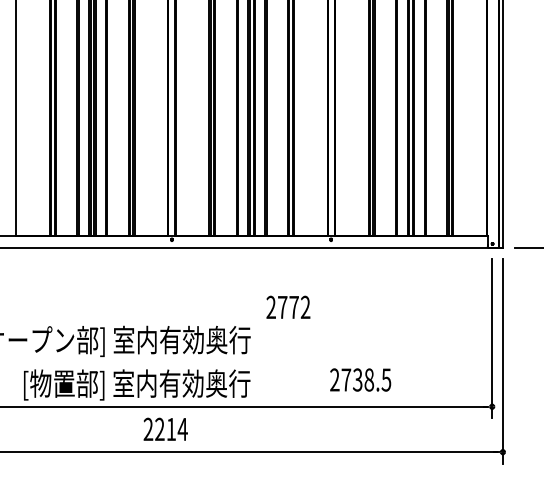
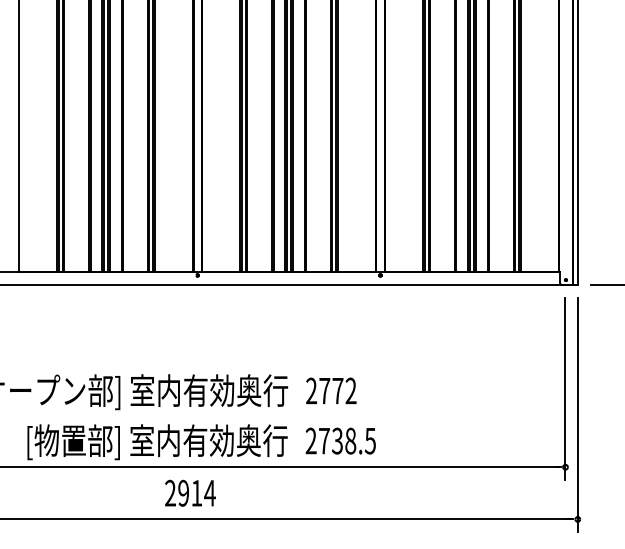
text: (288, 306) -> (331, 389), moved
text: (360, 379) -> (340, 440), moved
text: (159, 429) -> (183, 493), 2214 -> 2914

